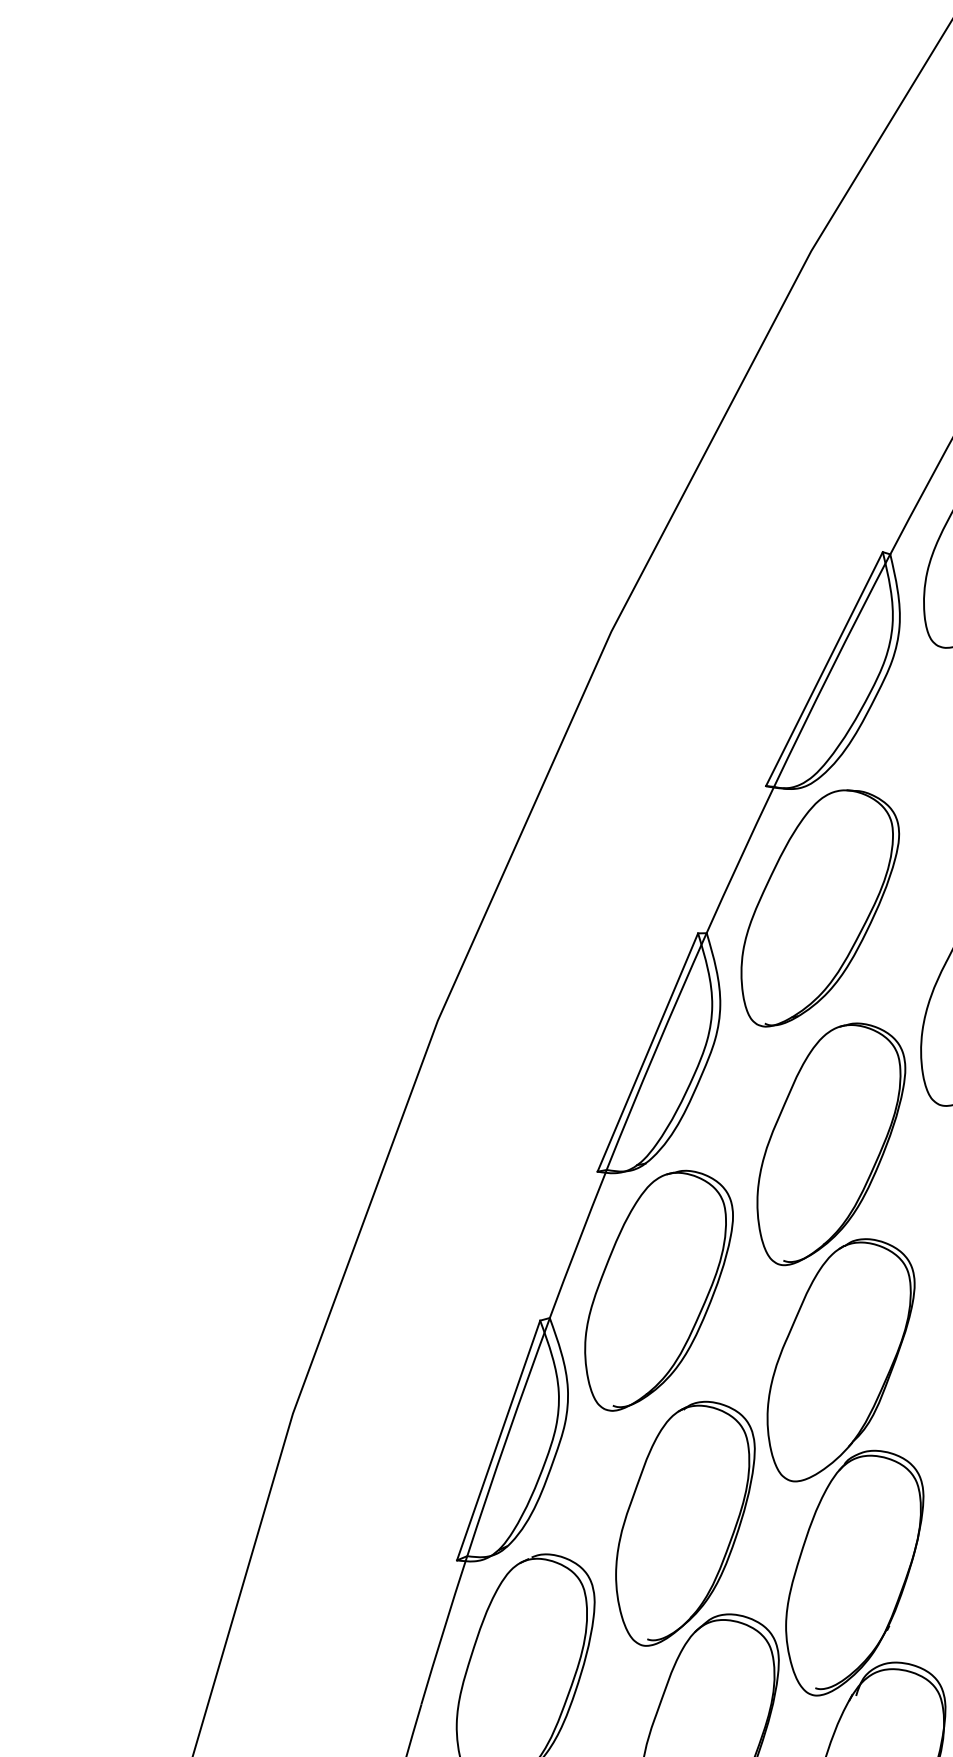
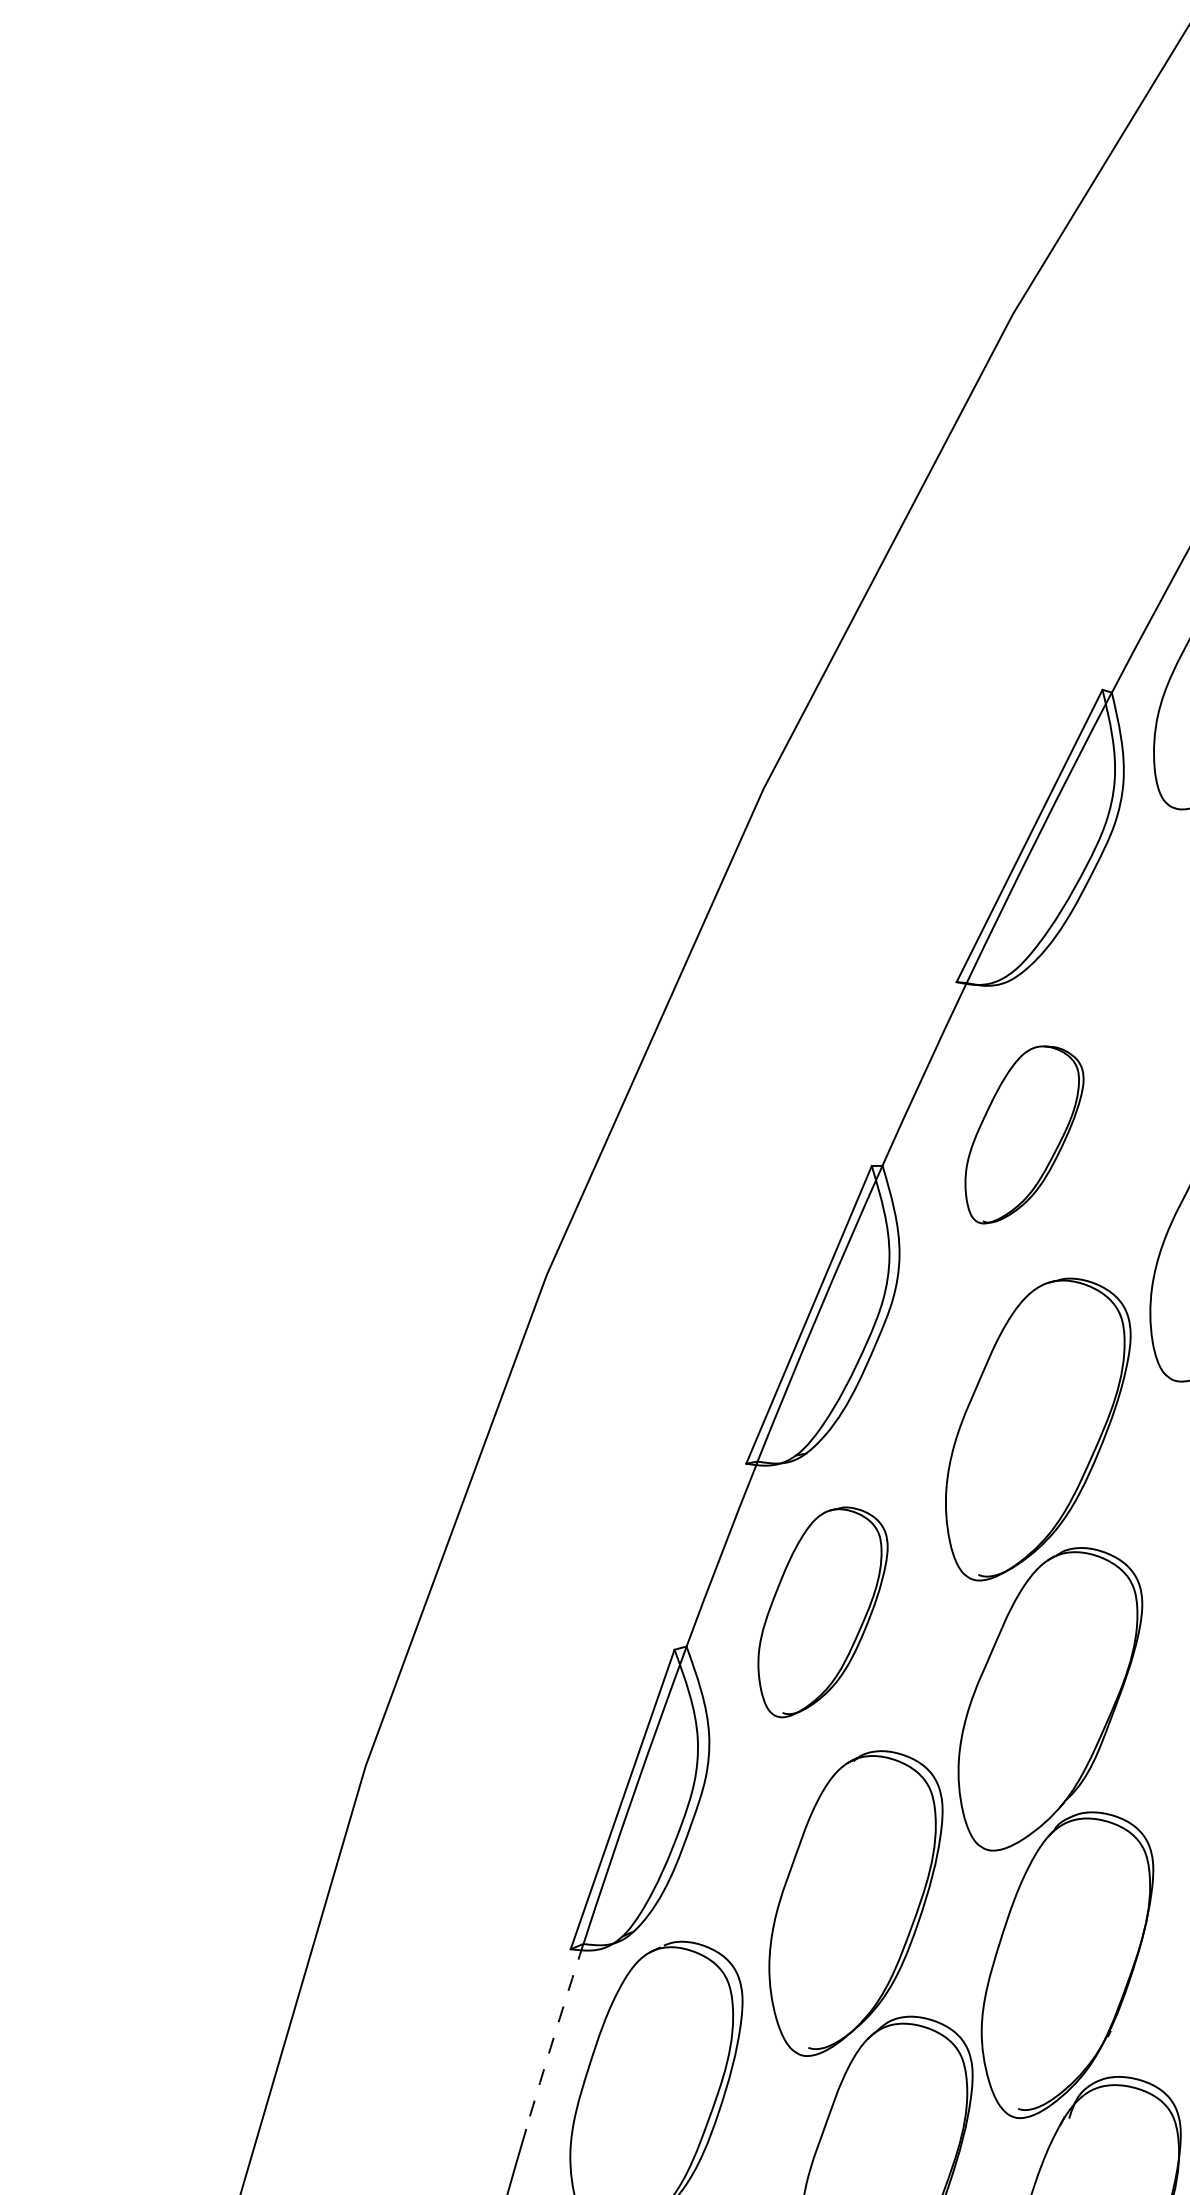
part: (820, 908) -> (1024, 1134), size x0.6
part: (658, 1290) -> (822, 1612), size x0.7
arc: (443, 1630) -> (553, 2036), solid -> dashed

